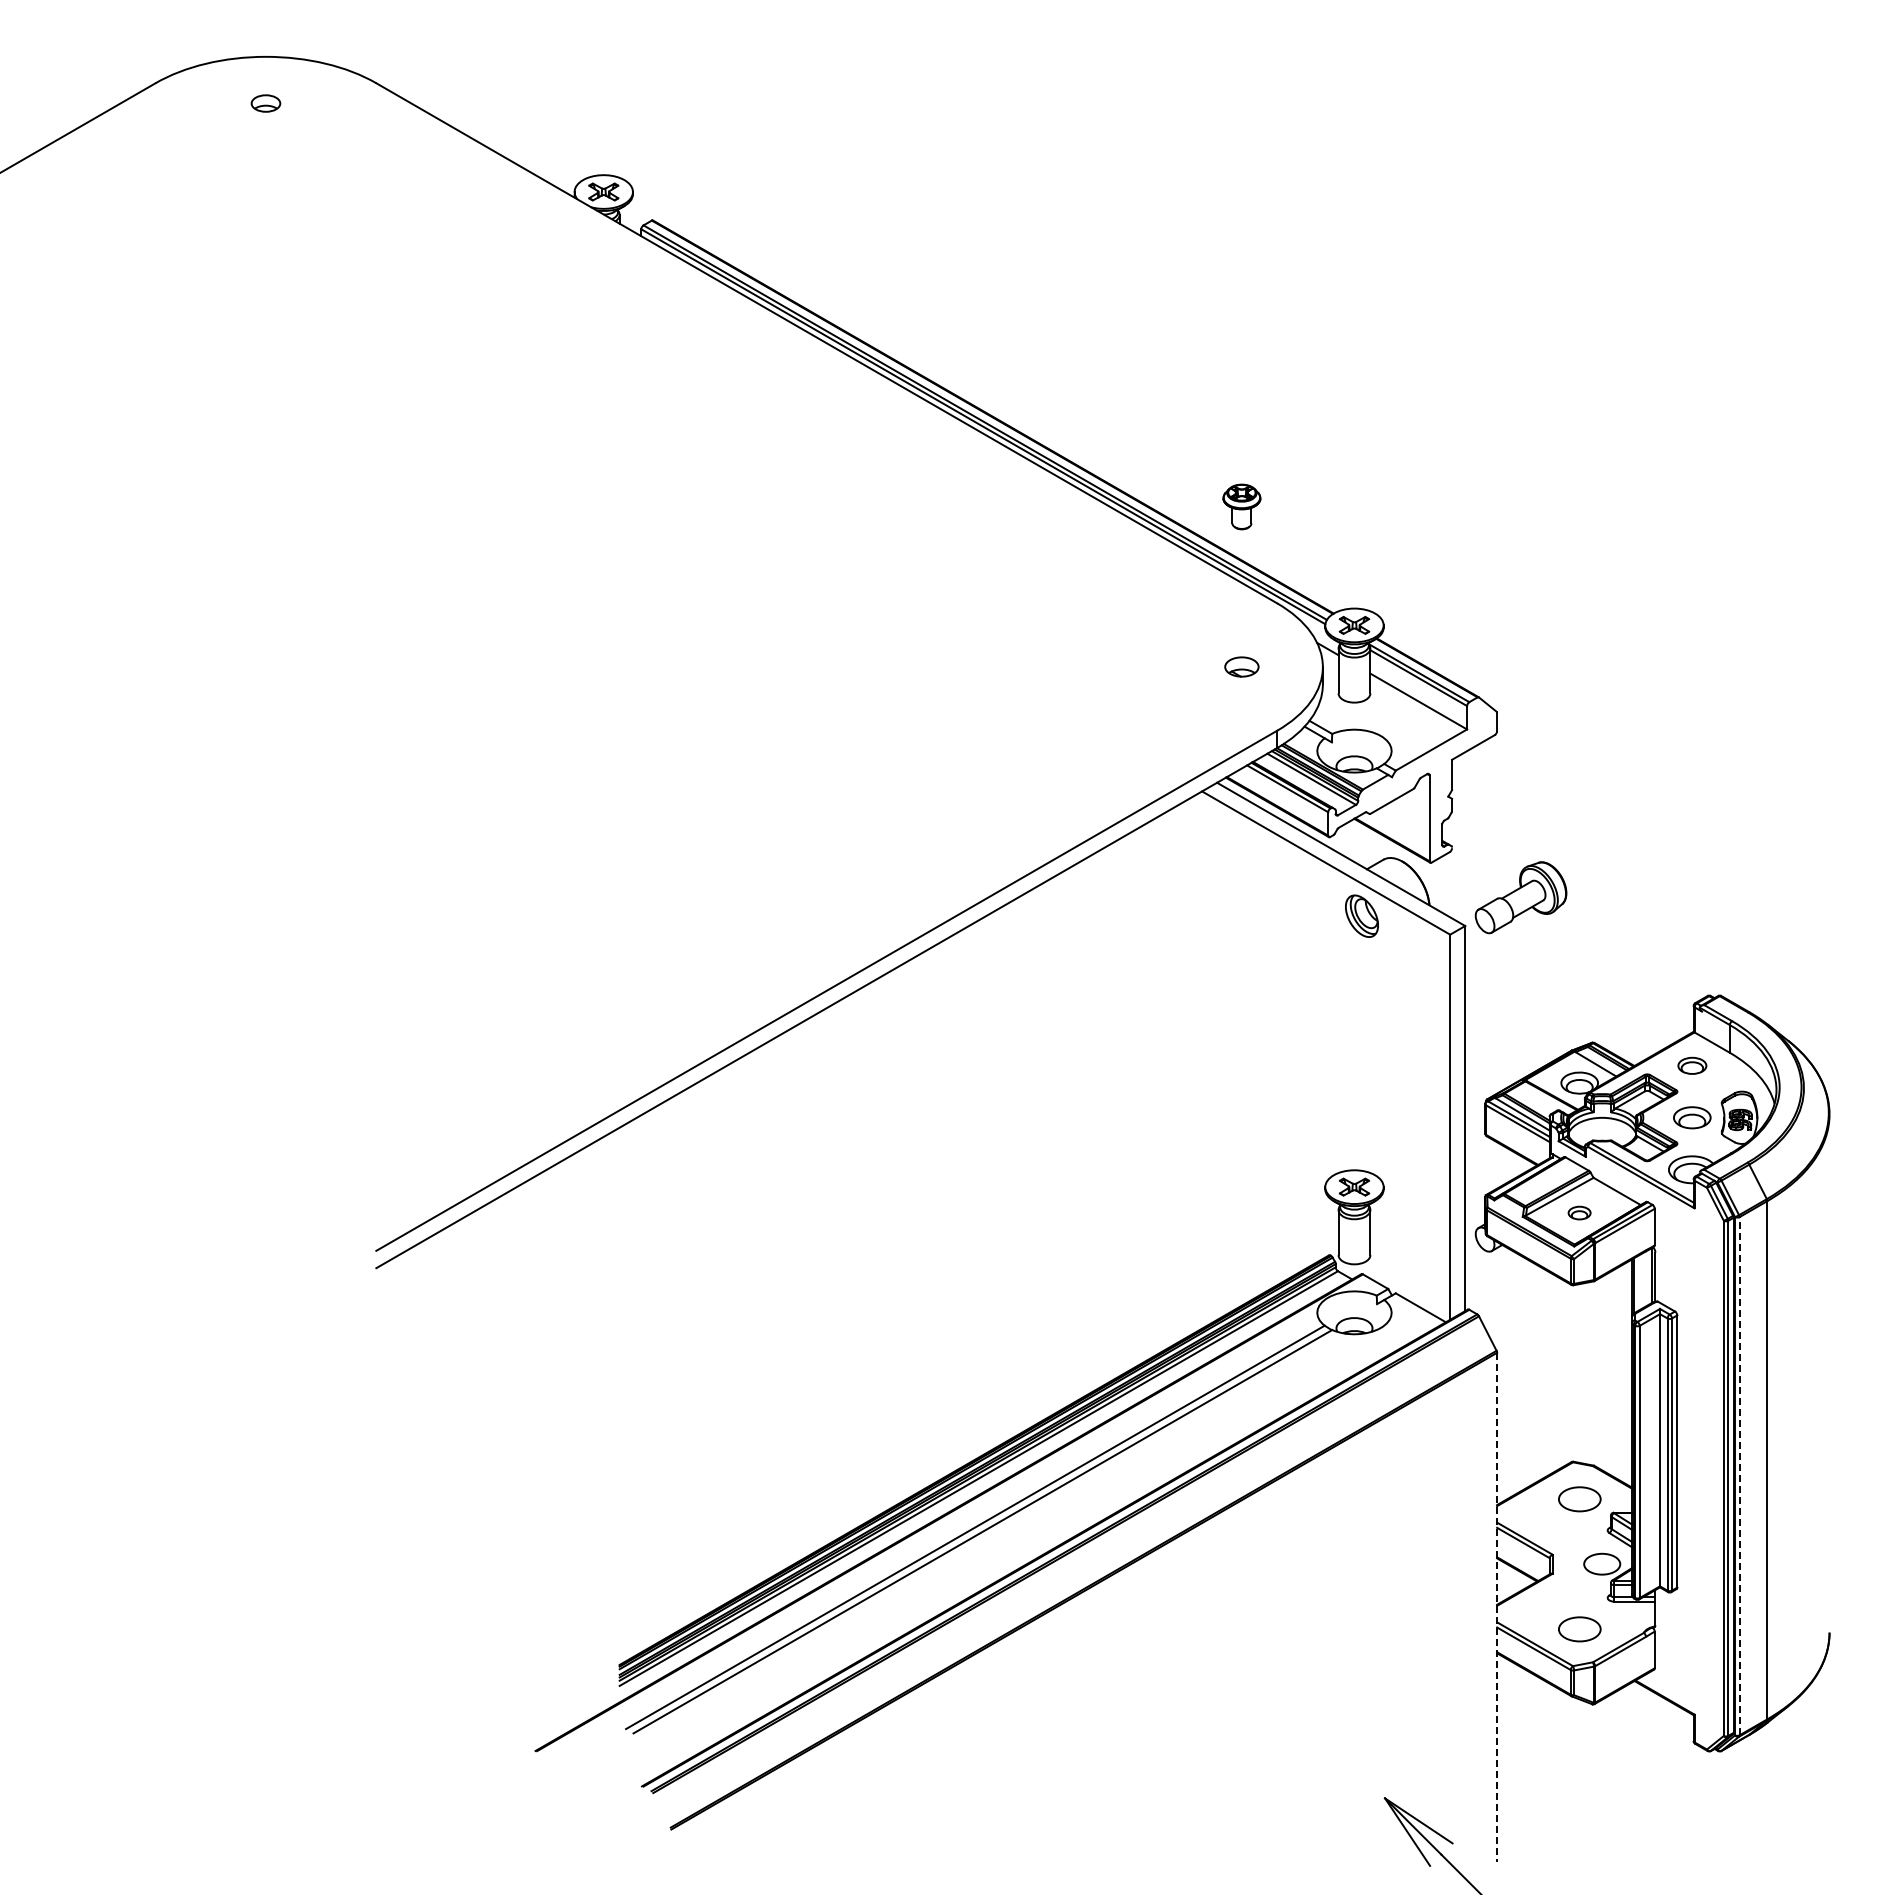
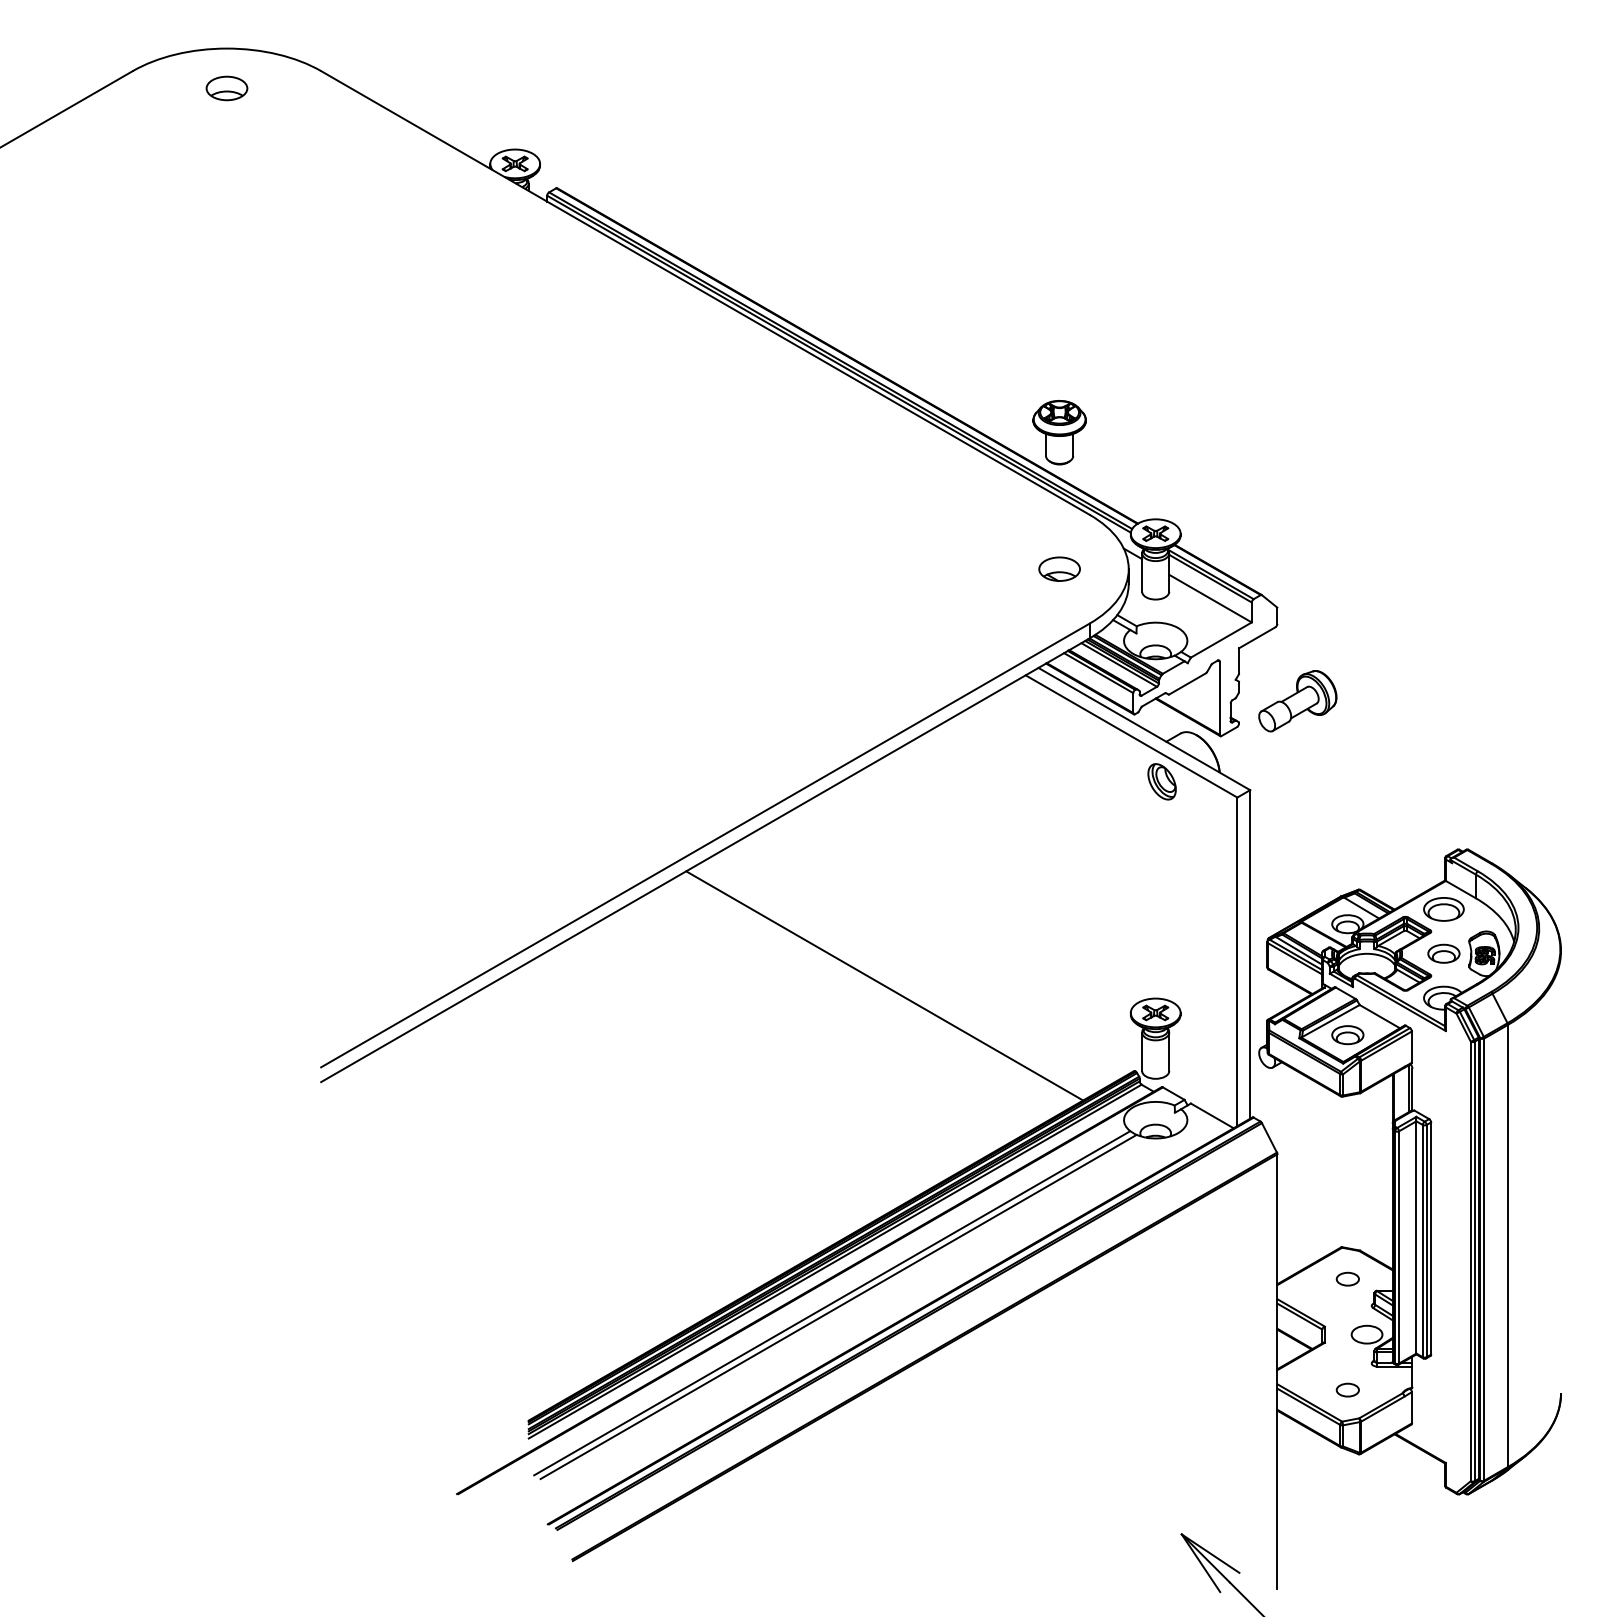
part: (265, 103) -> (226, 88), size x1.67
part: (1241, 506) -> (1059, 432), size x1.67
part: (1241, 666) -> (1059, 568), size x1.43
part: (1520, 897) -> (1297, 700), moved
part: (1692, 1065) -> (1444, 909), size x1.67
line: (1036, 1155) -> (884, 985), added
part: (1579, 1212) -> (1347, 1034), size x1.67
line: (1739, 1475) -> (1484, 1258), dashed -> solid
part: (1579, 1498) -> (1347, 1278), size x0.62
line: (1497, 1607) -> (1277, 1371), dashed -> solid
part: (1579, 1628) -> (1347, 1389), size x0.62

